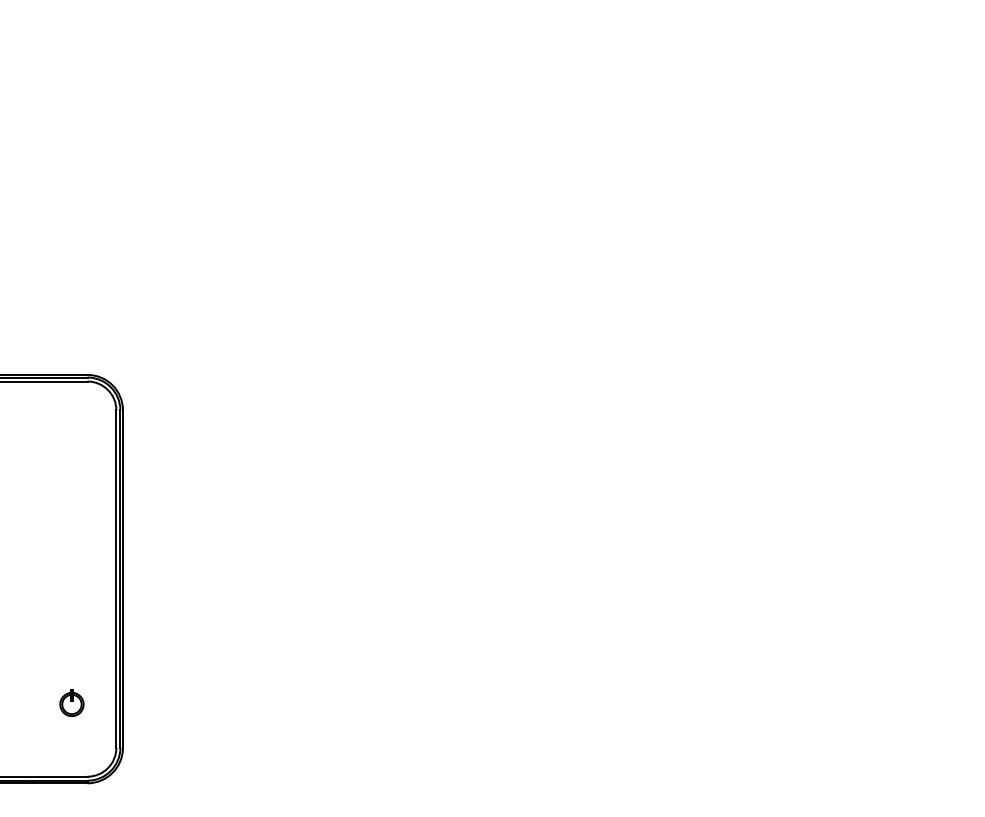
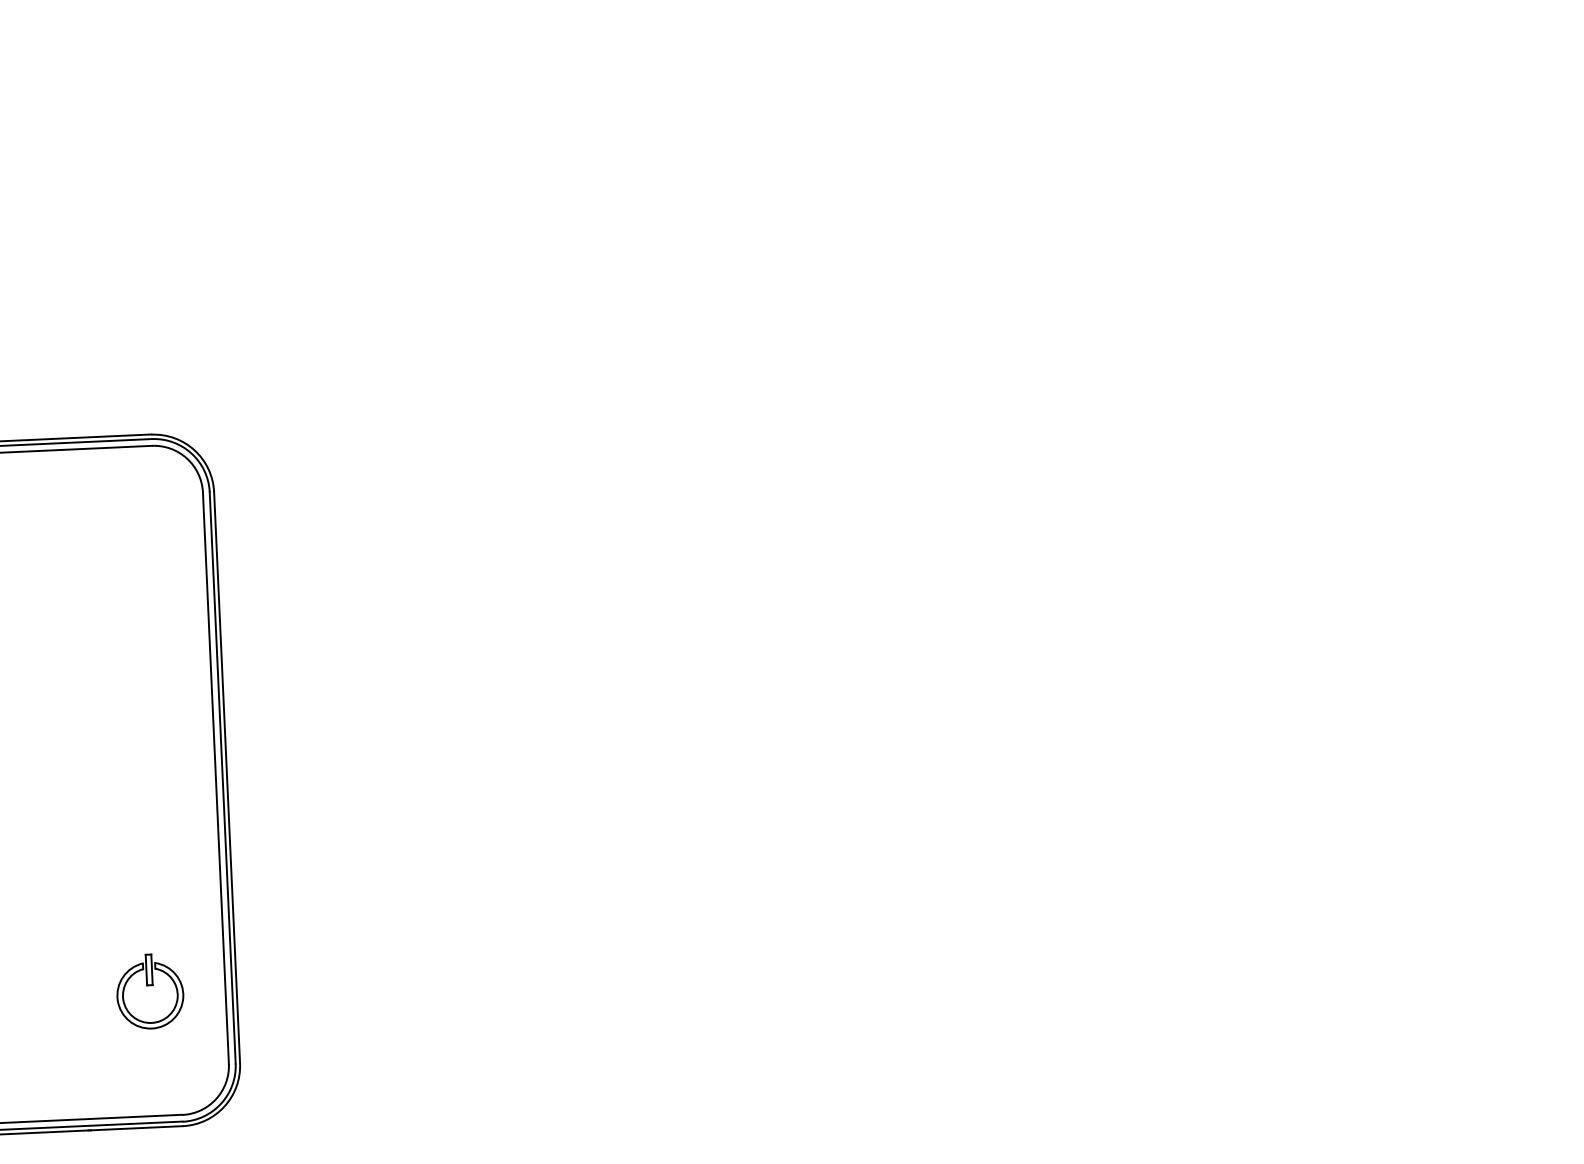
part: (71, 702) -> (149, 990), size x1.67

